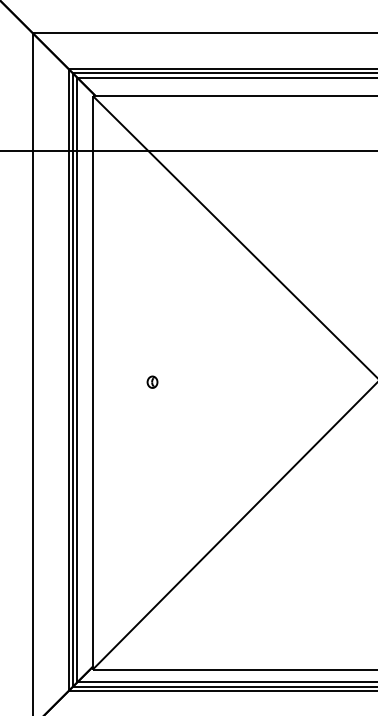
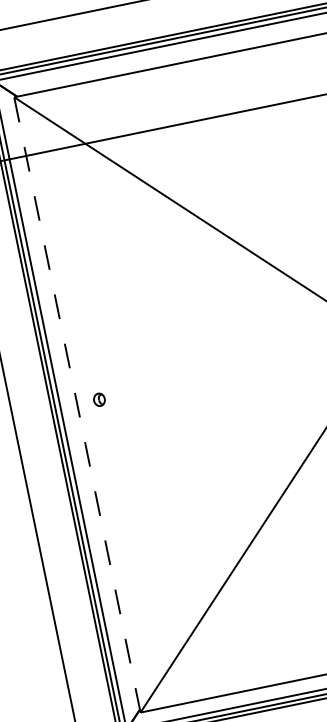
part: (152, 381) -> (99, 399), moved
line: (92, 382) -> (76, 404), solid -> dashed

